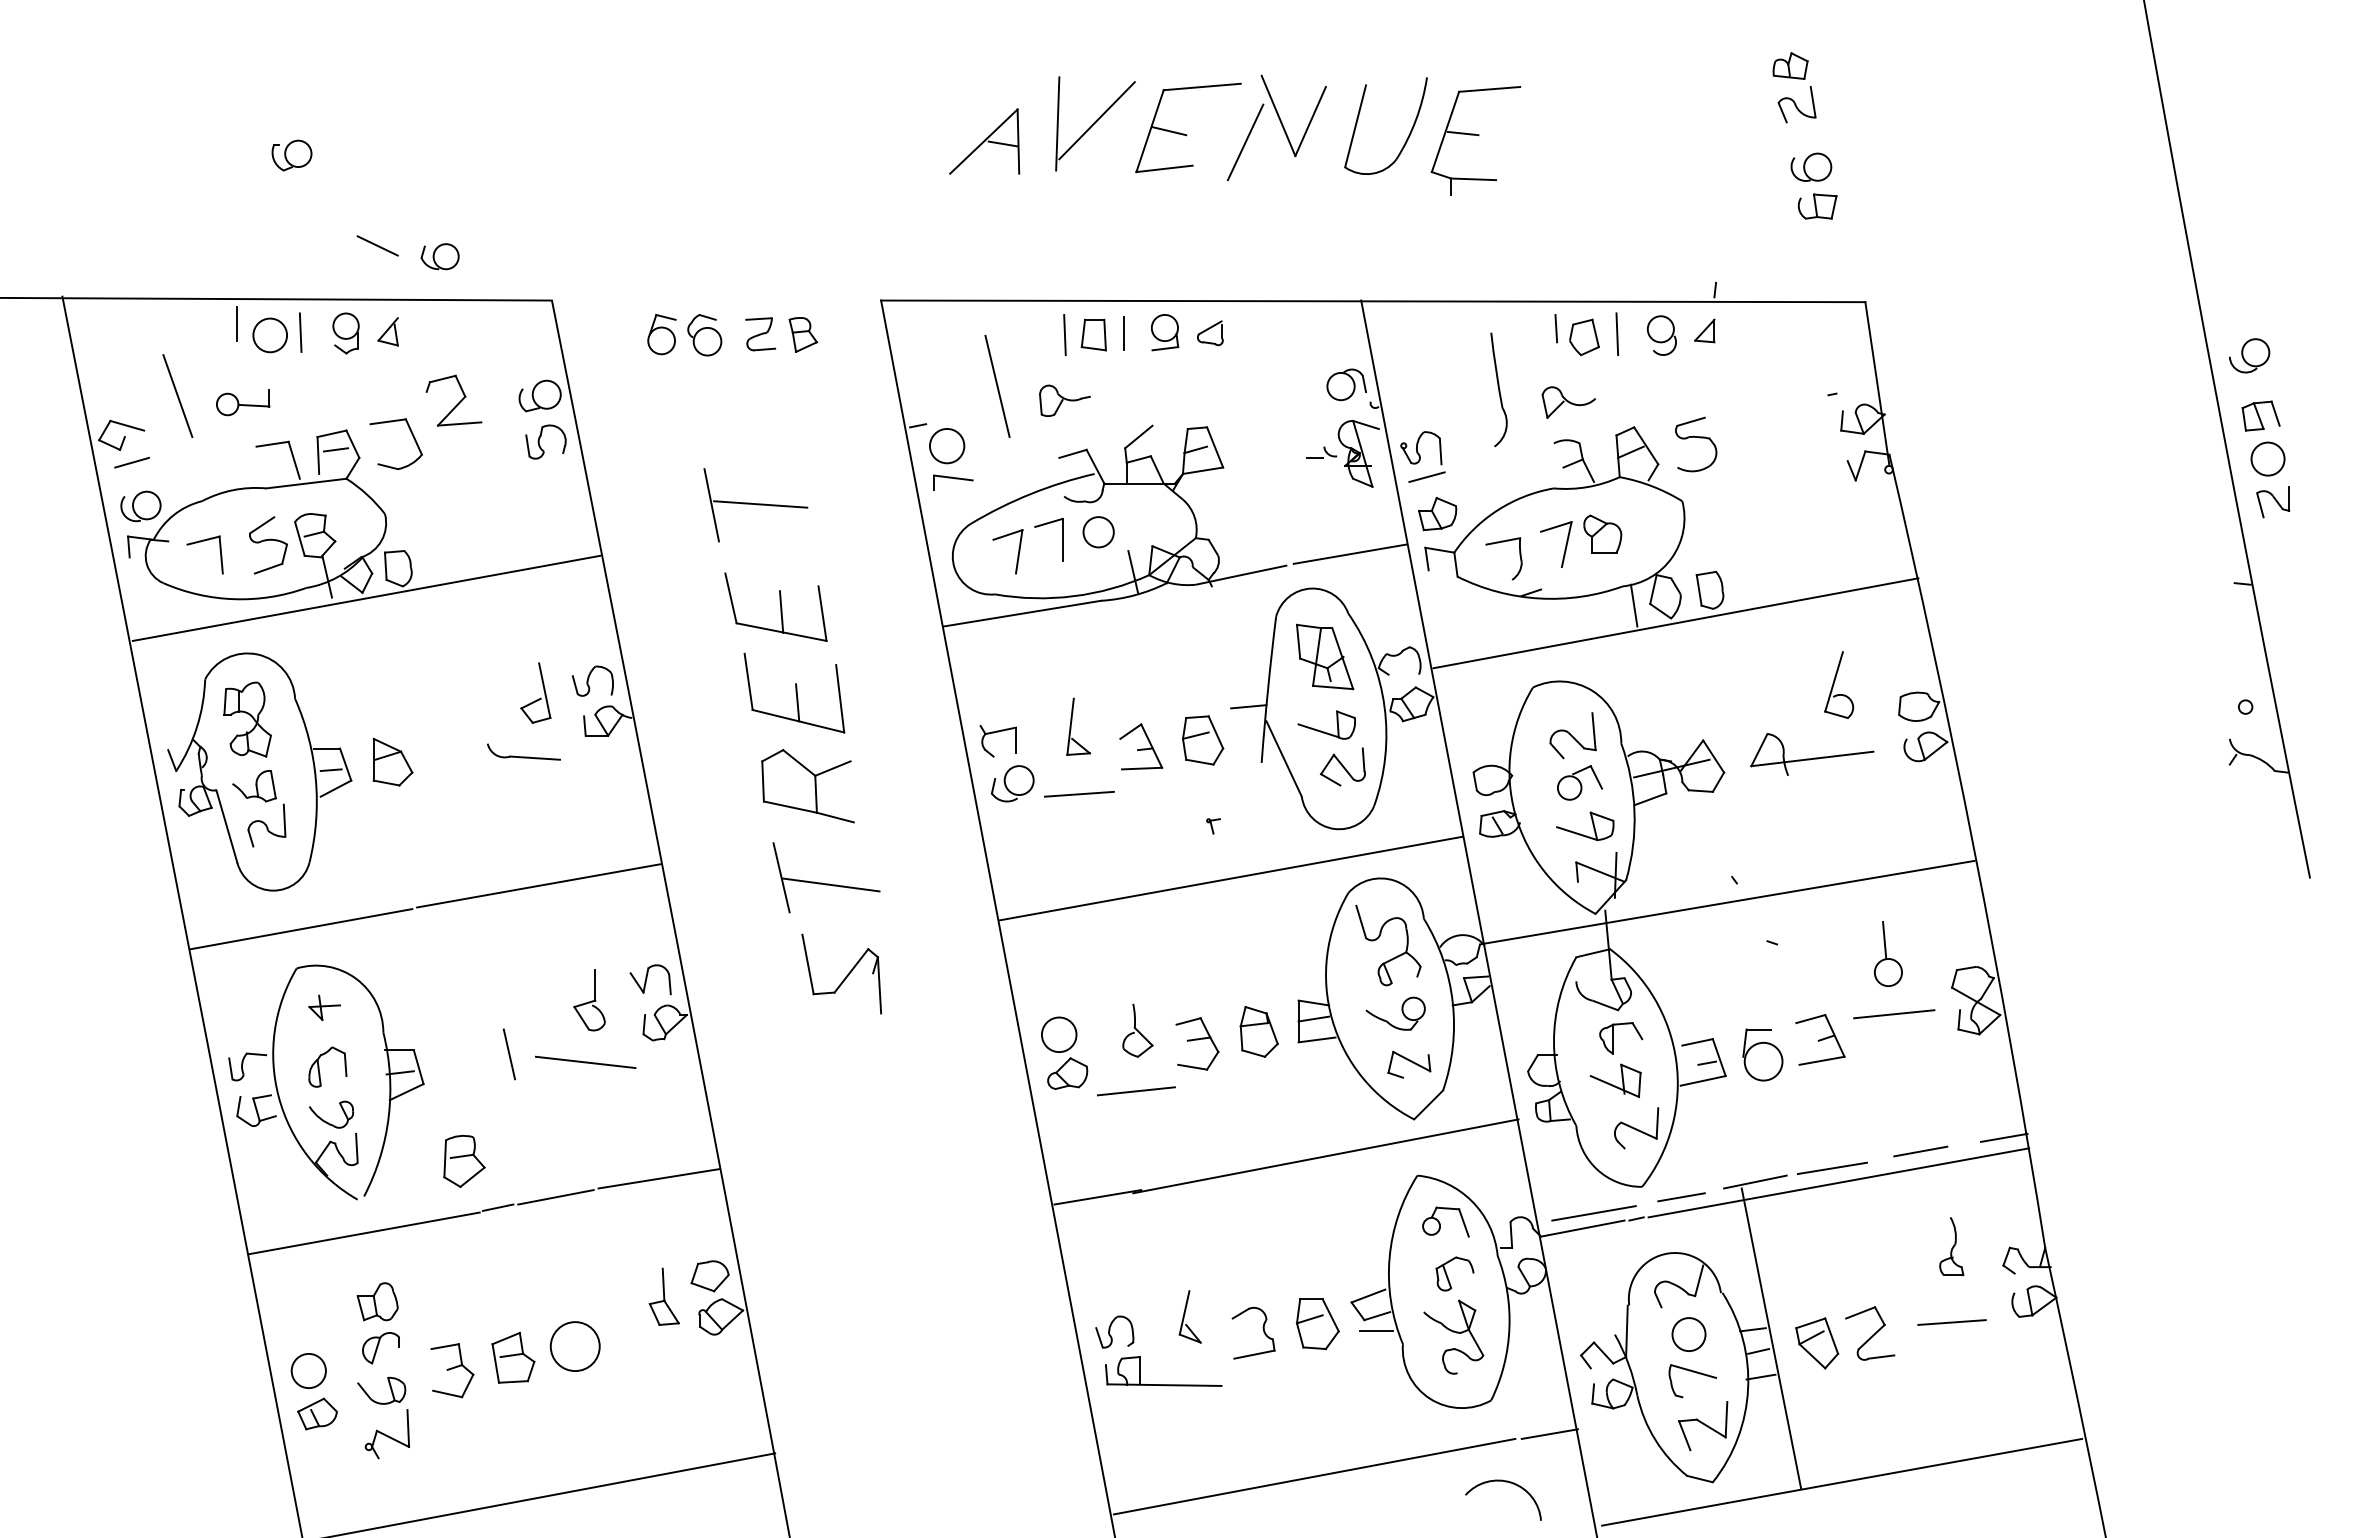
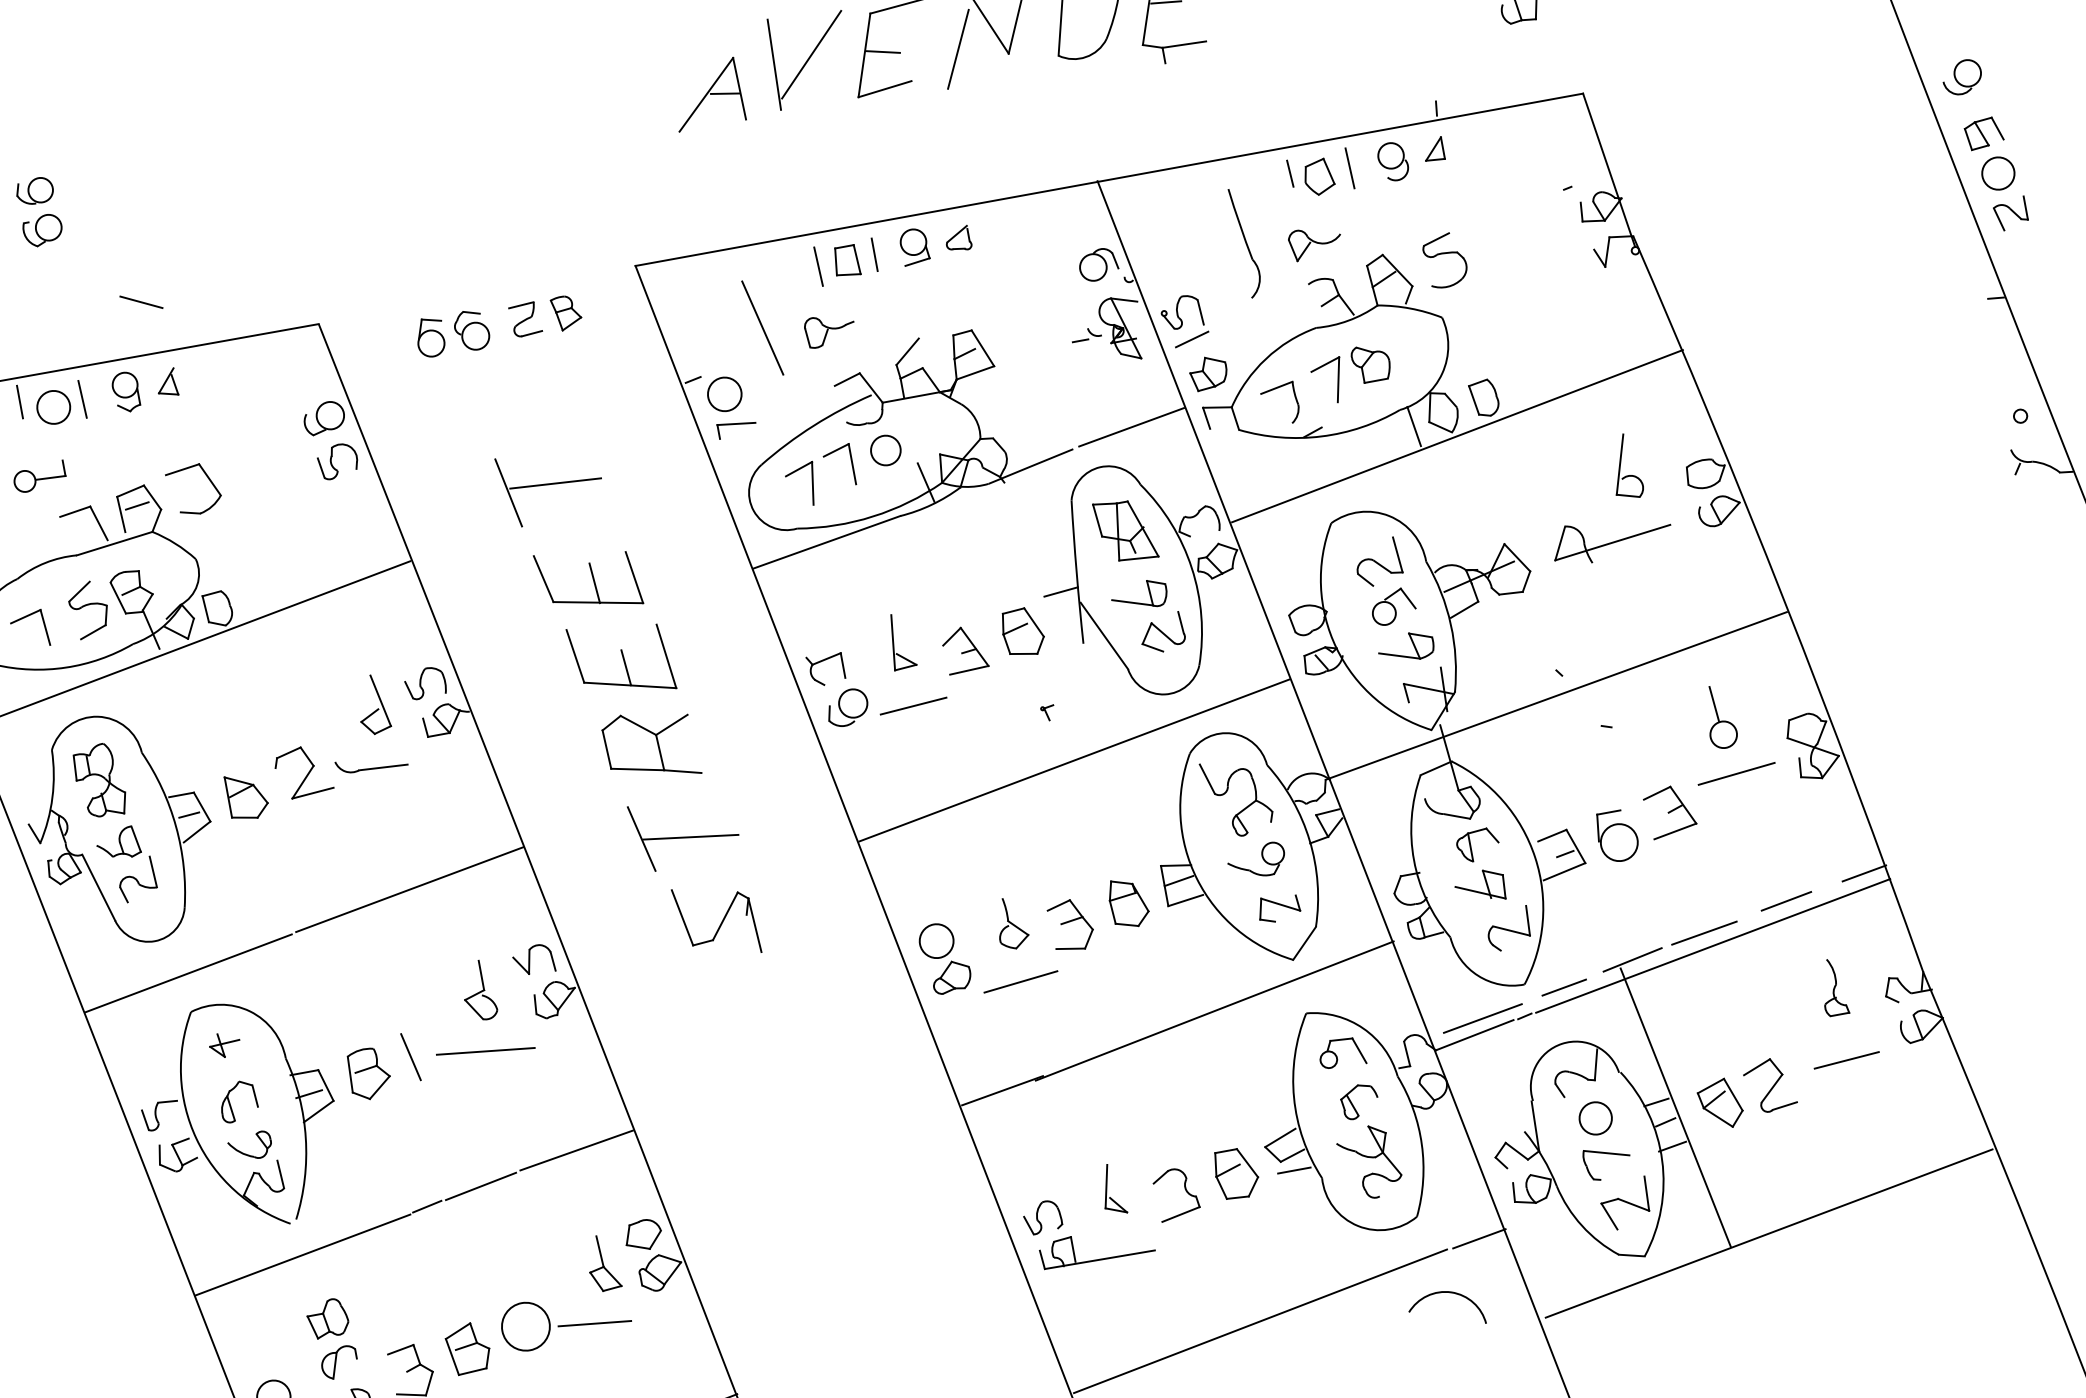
part: (439, 256) -> (34, 191), moved
part: (453, 400) -> (302, 771), moved
part: (464, 1161) -> (369, 1073), moved
line: (645, 1356) -> (595, 1323), added

